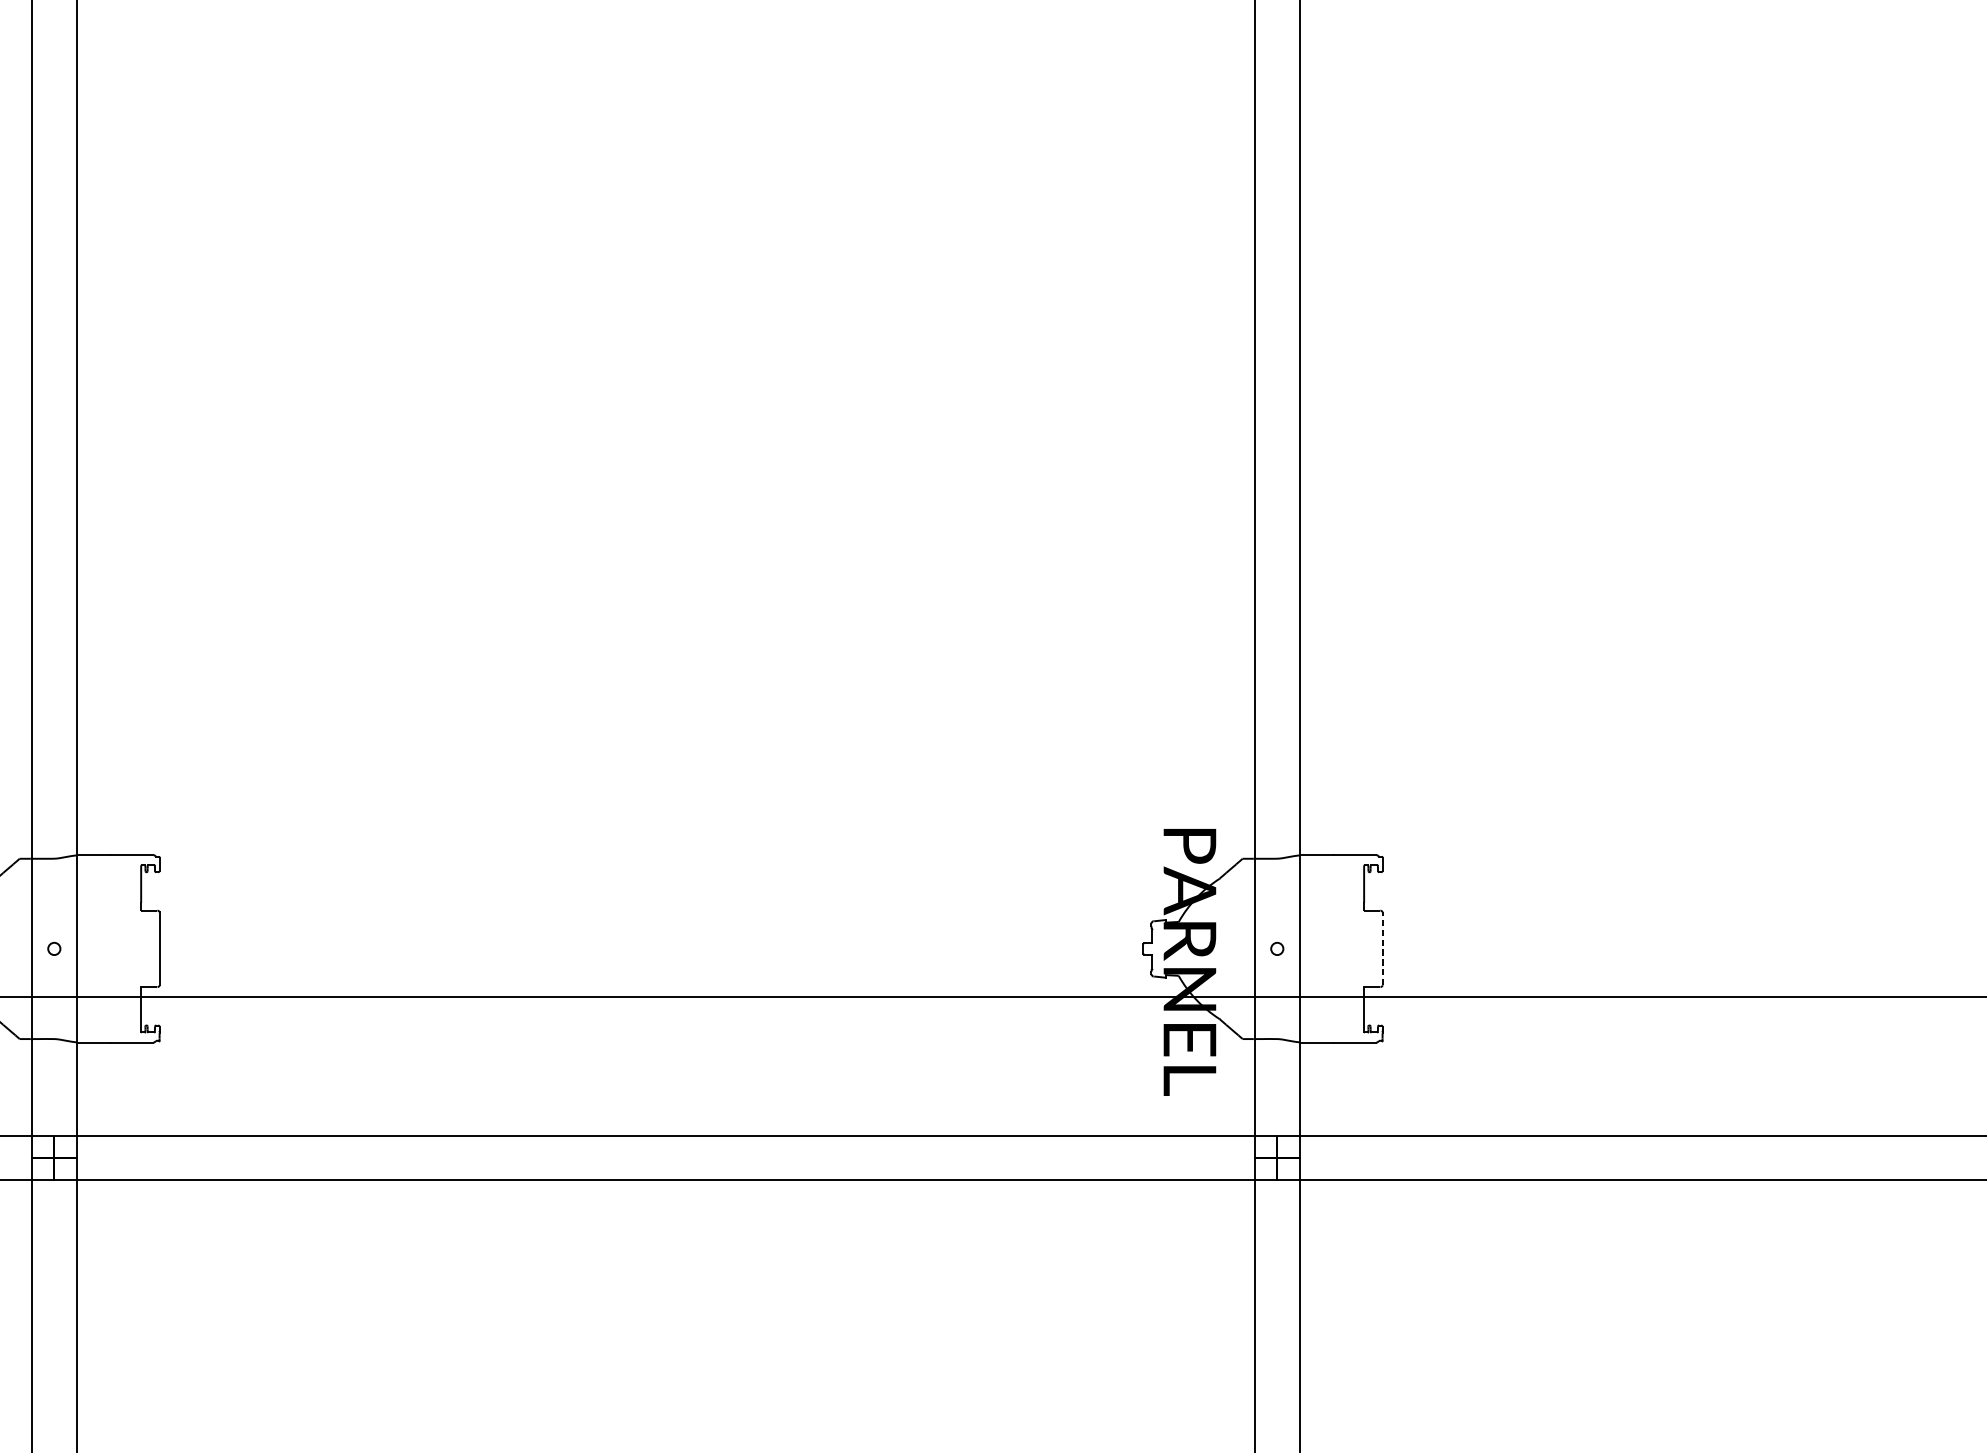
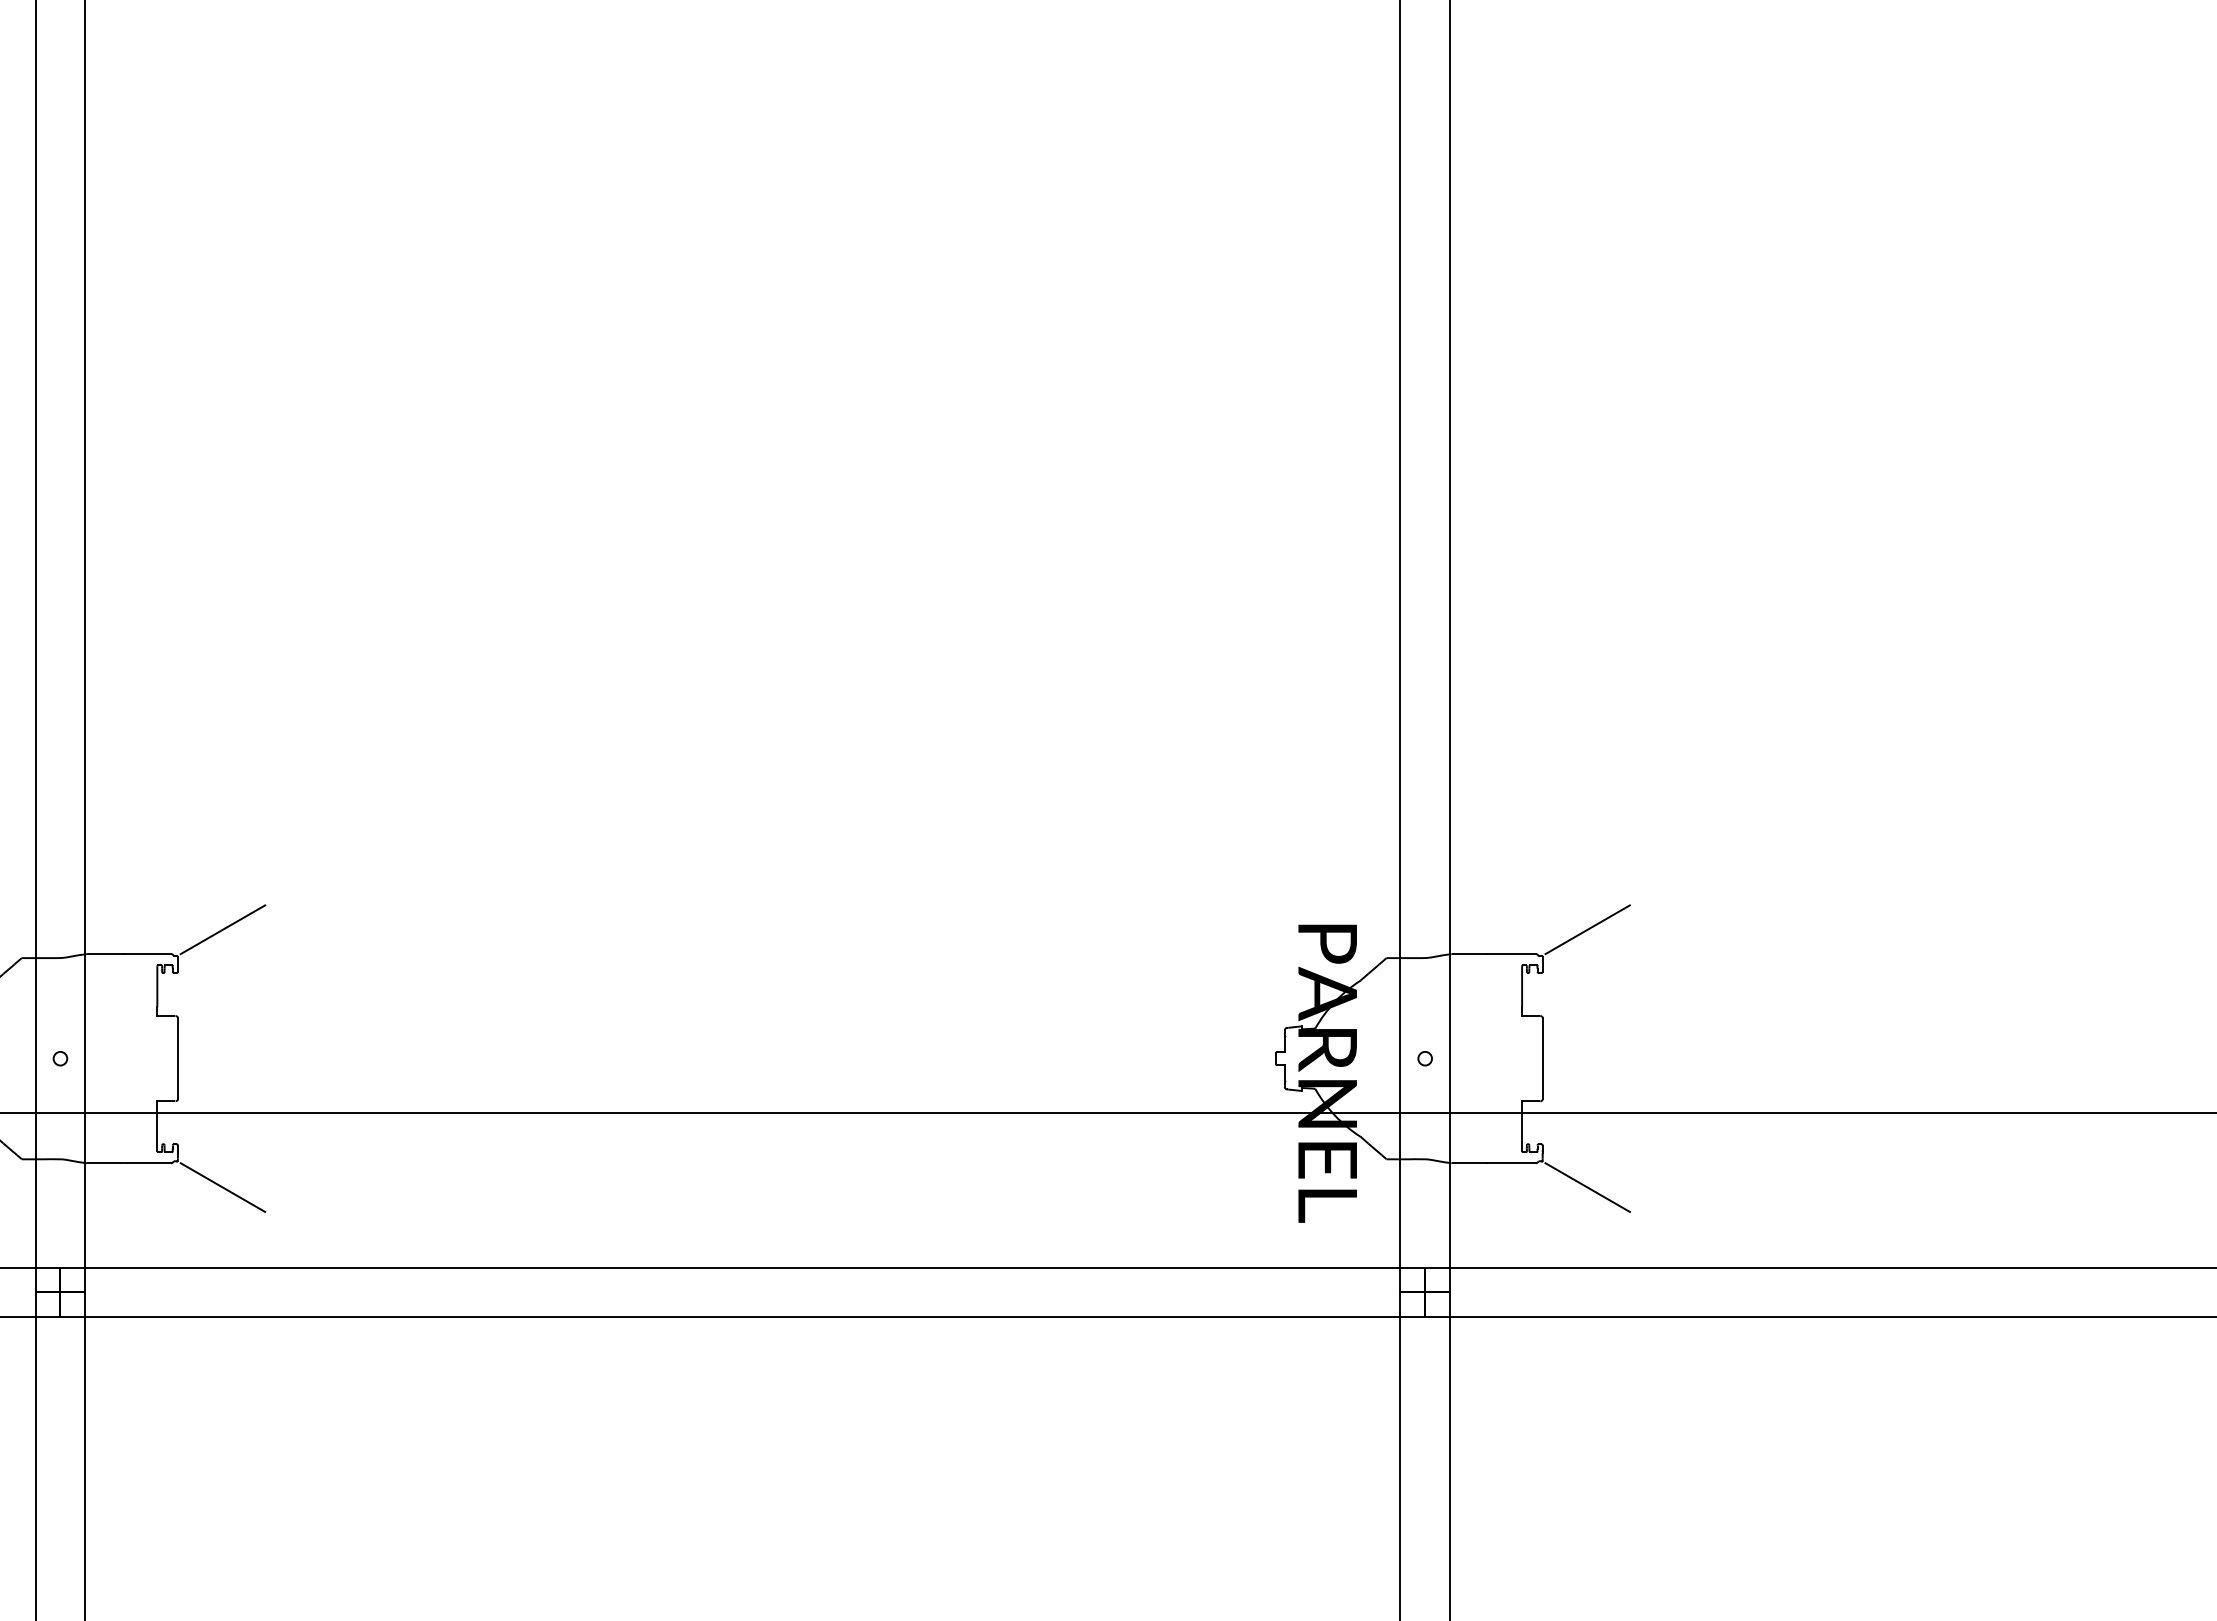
line: (199, 833) -> (222, 929), added
line: (1422, 833) -> (1587, 929), added
line: (1382, 948) -> (1542, 1058), dashed -> solid
line: (199, 1064) -> (222, 1187), added
line: (1422, 1064) -> (1587, 1187), added

